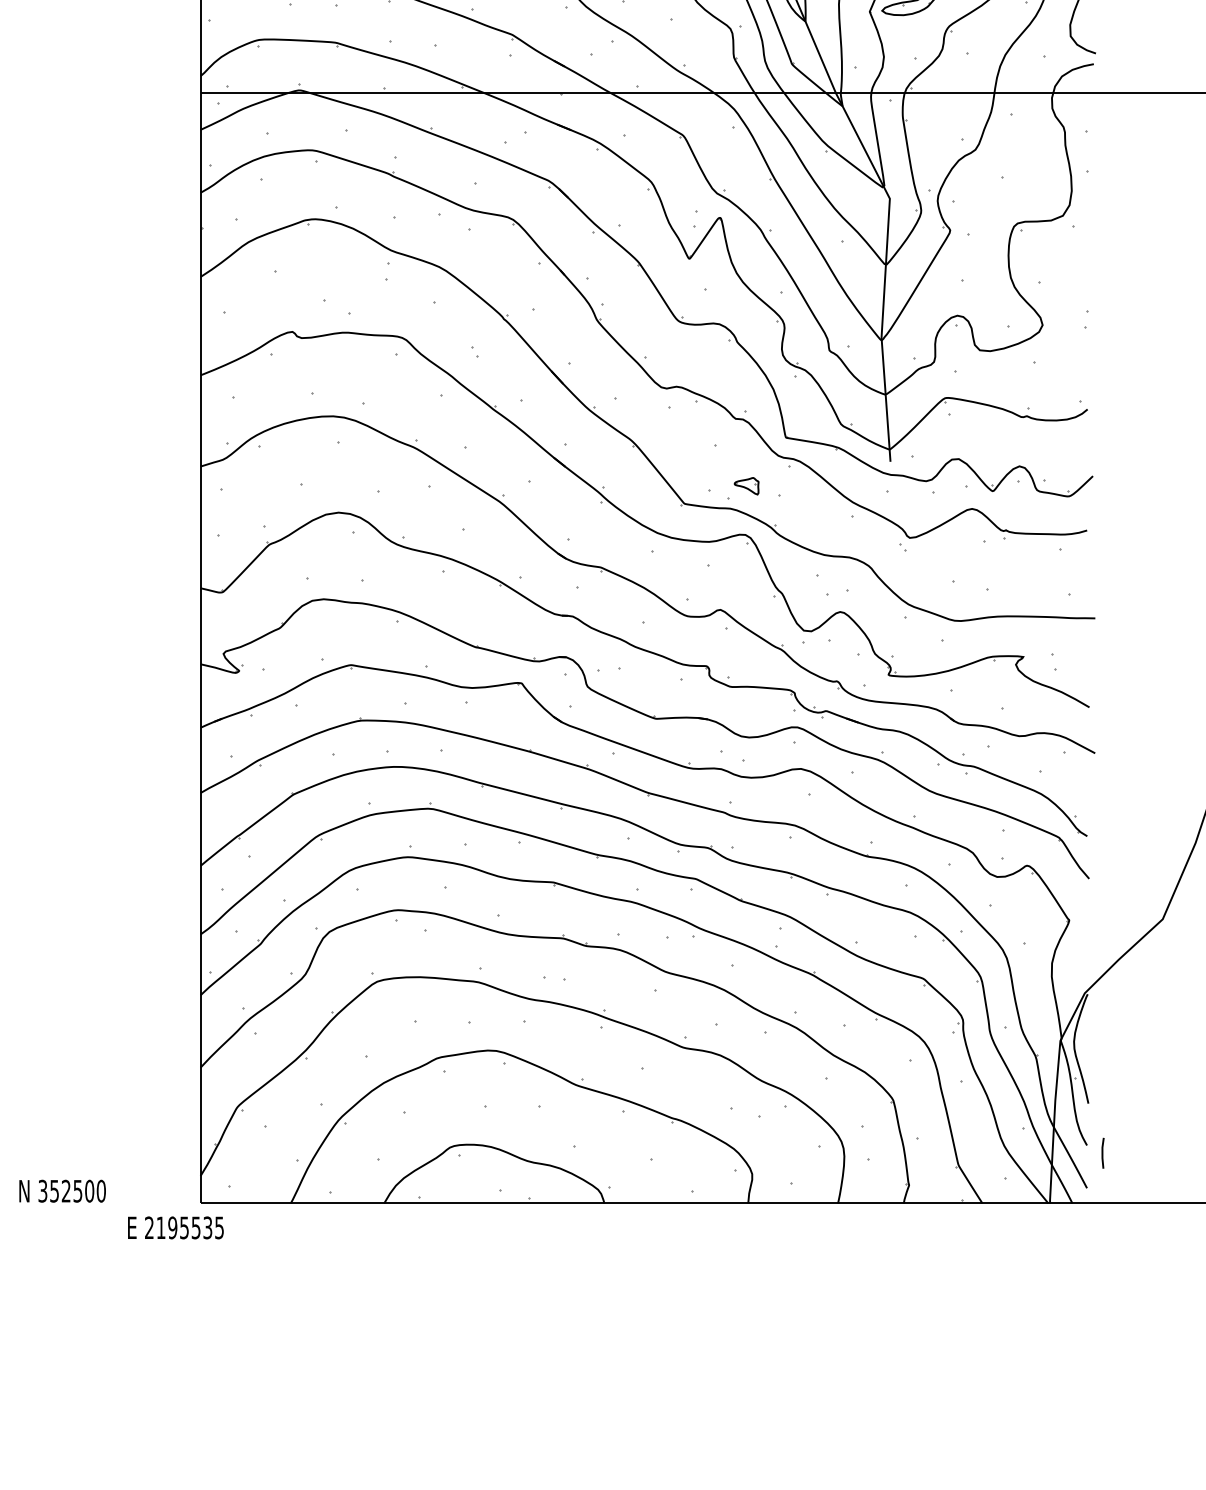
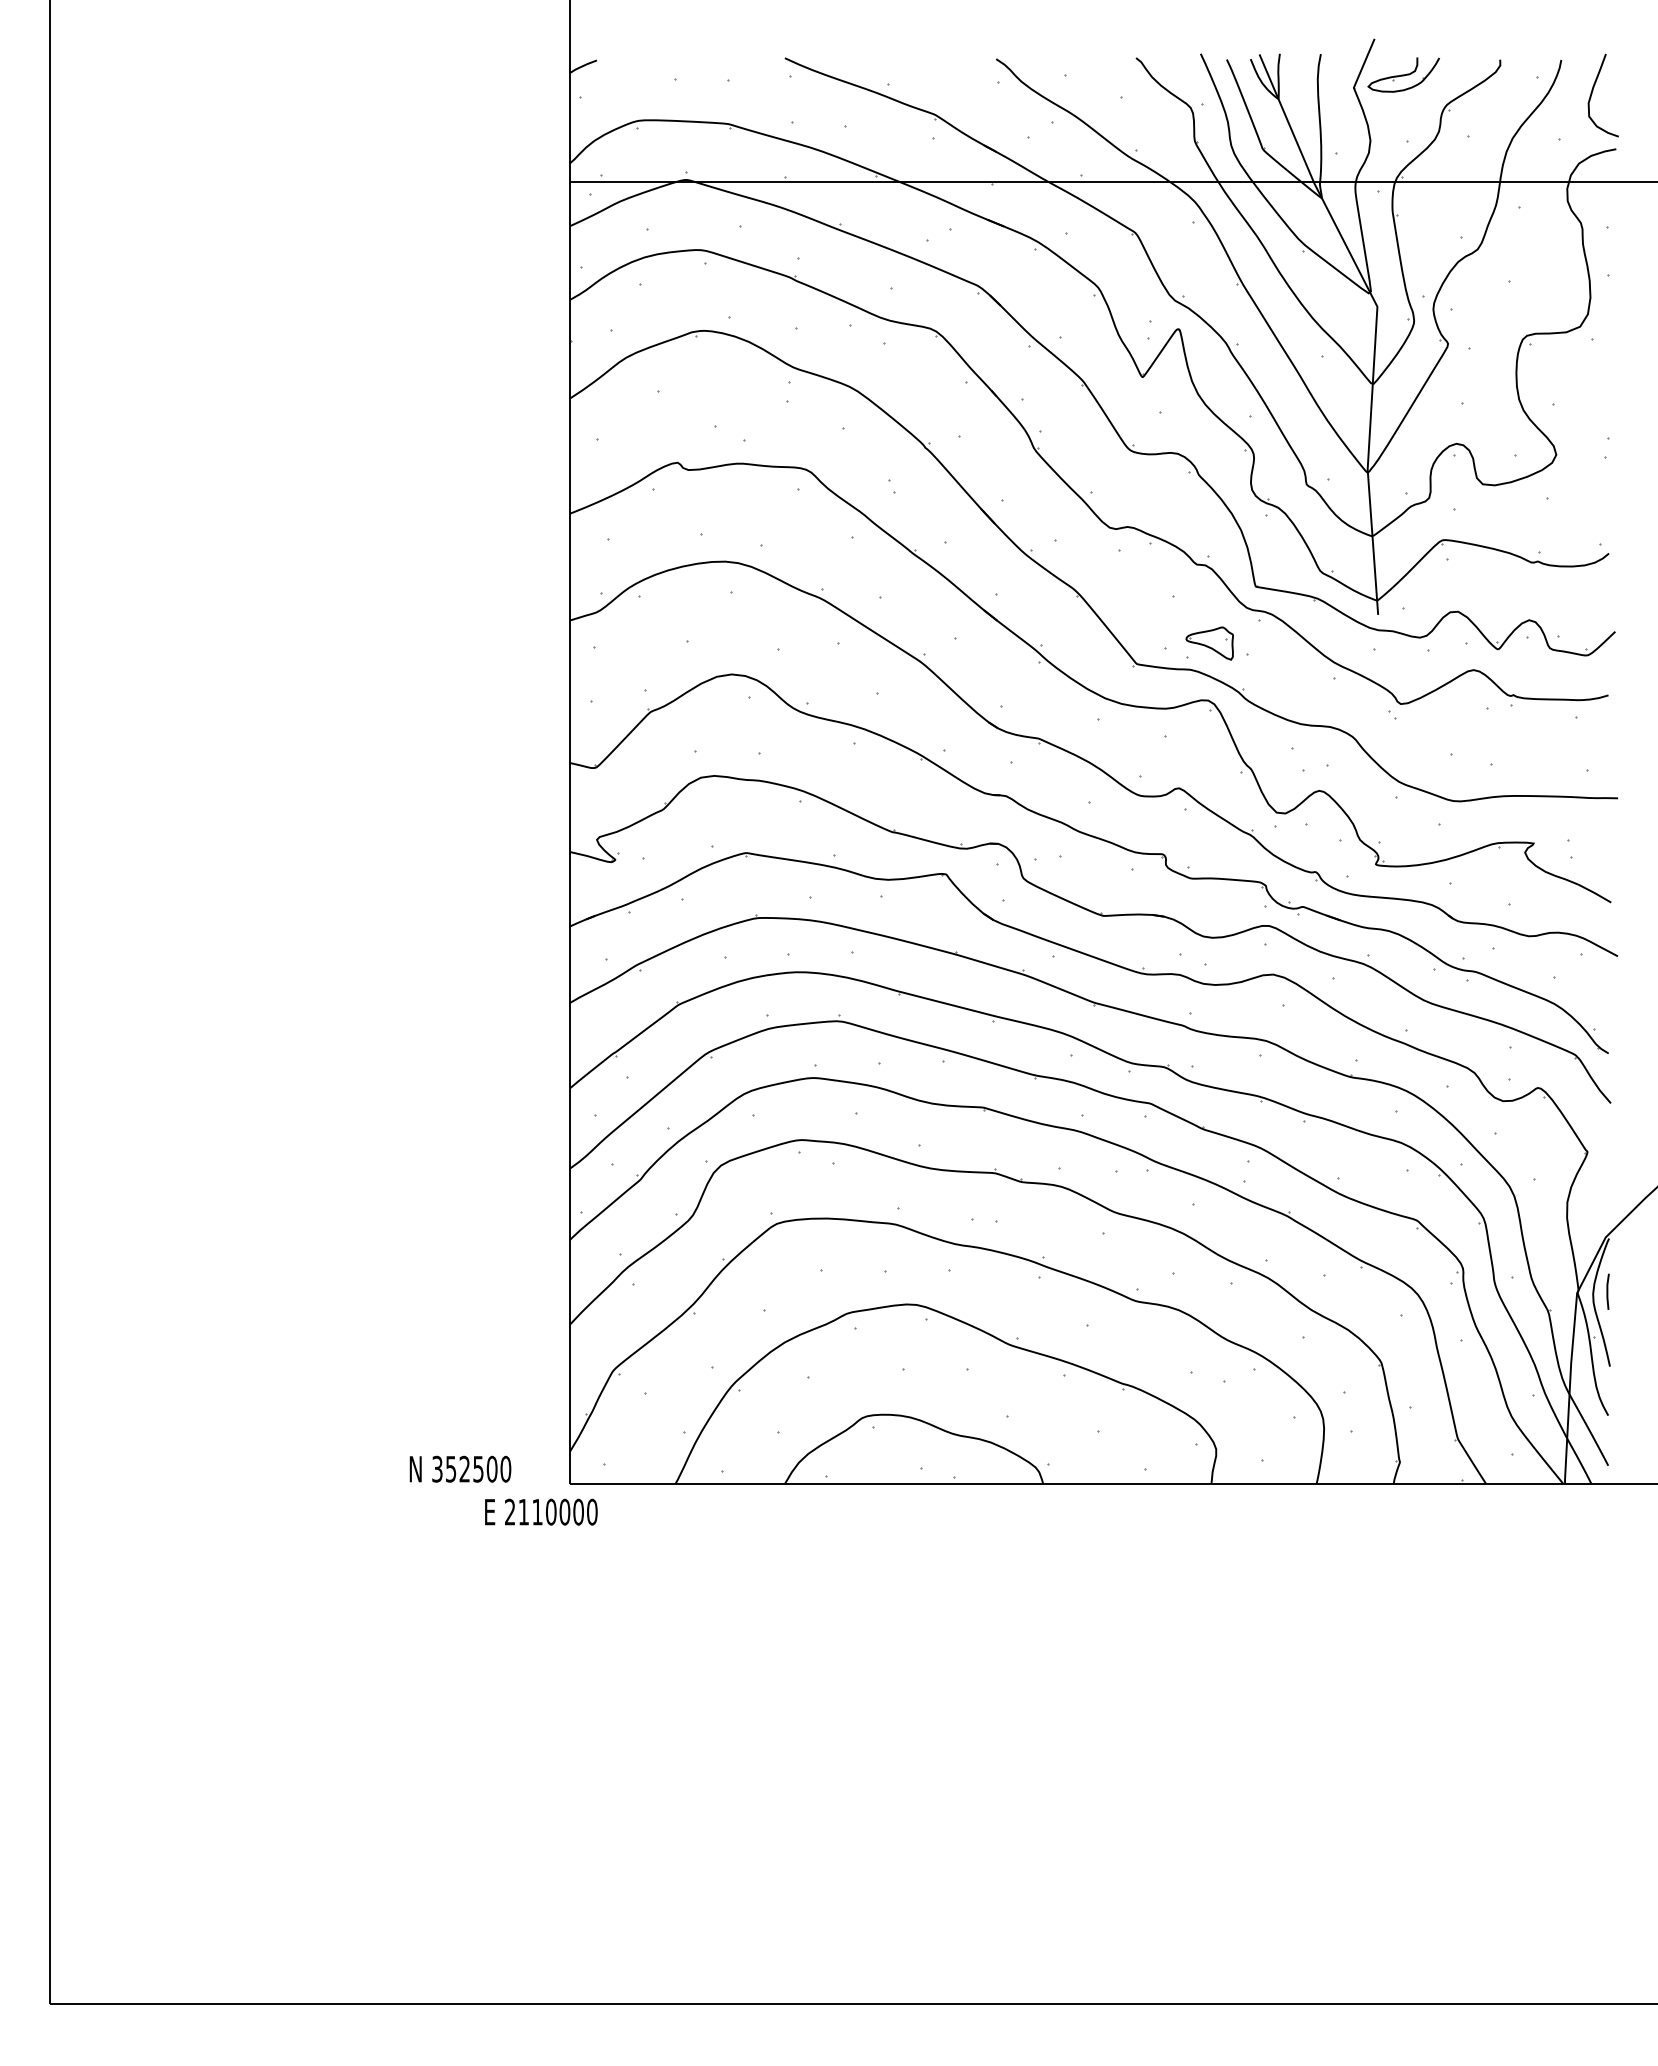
part: (746, 486) -> (1209, 643), size x1.67
line: (1102, 1153) -> (1607, 1291), moved
text: (62, 1190) -> (460, 1468), moved
text: (195, 1227) -> (564, 1511), 2195535 -> 2110000

